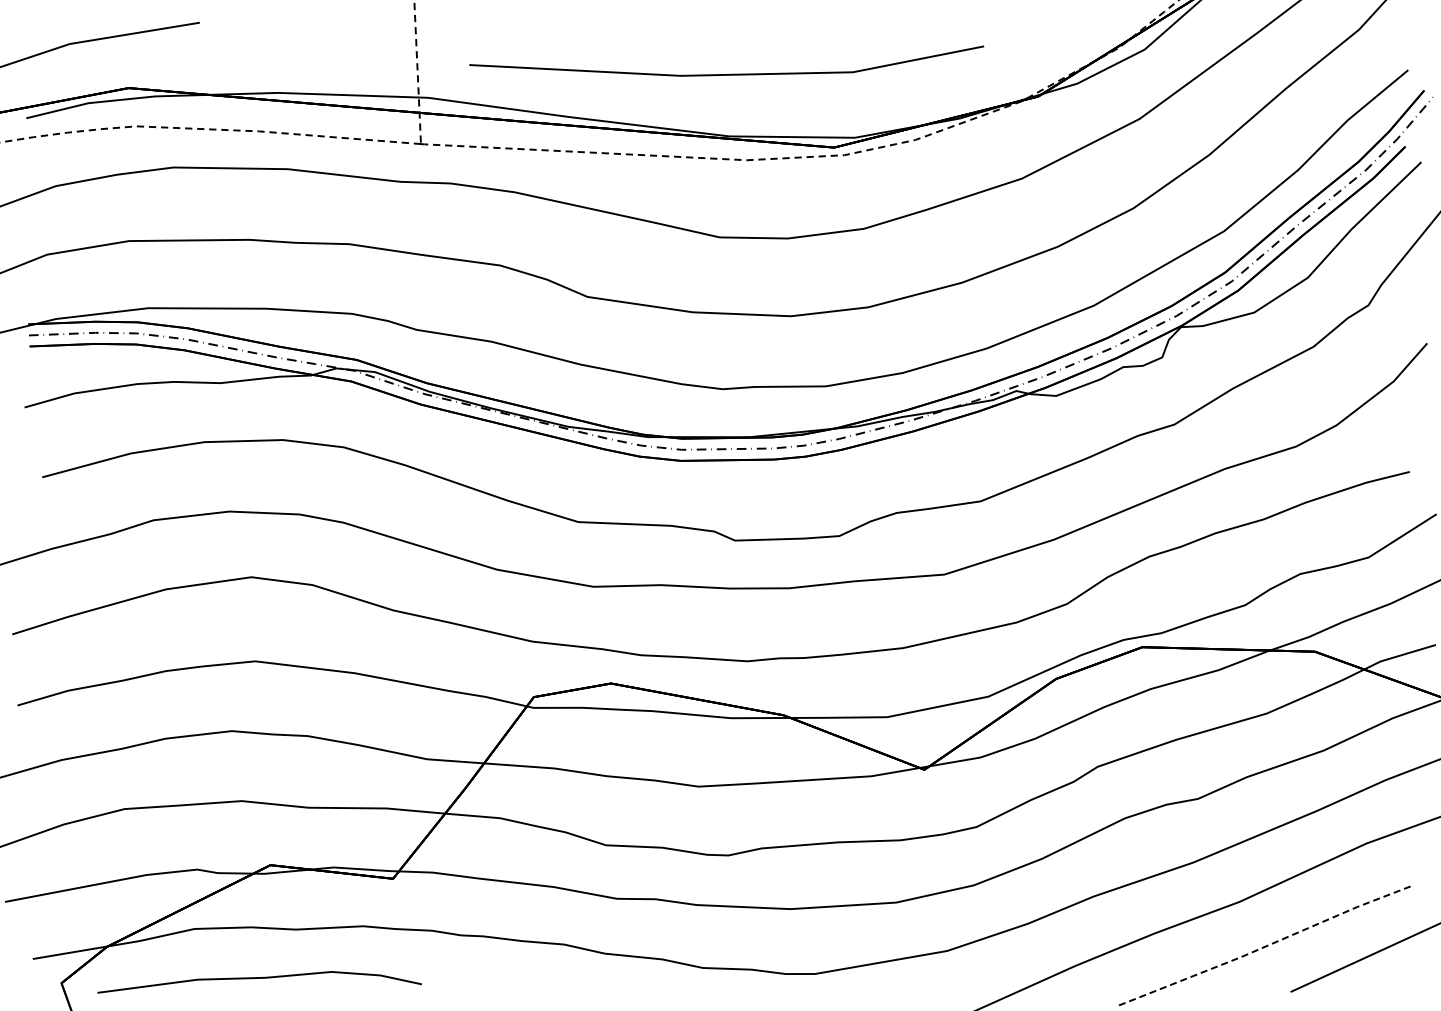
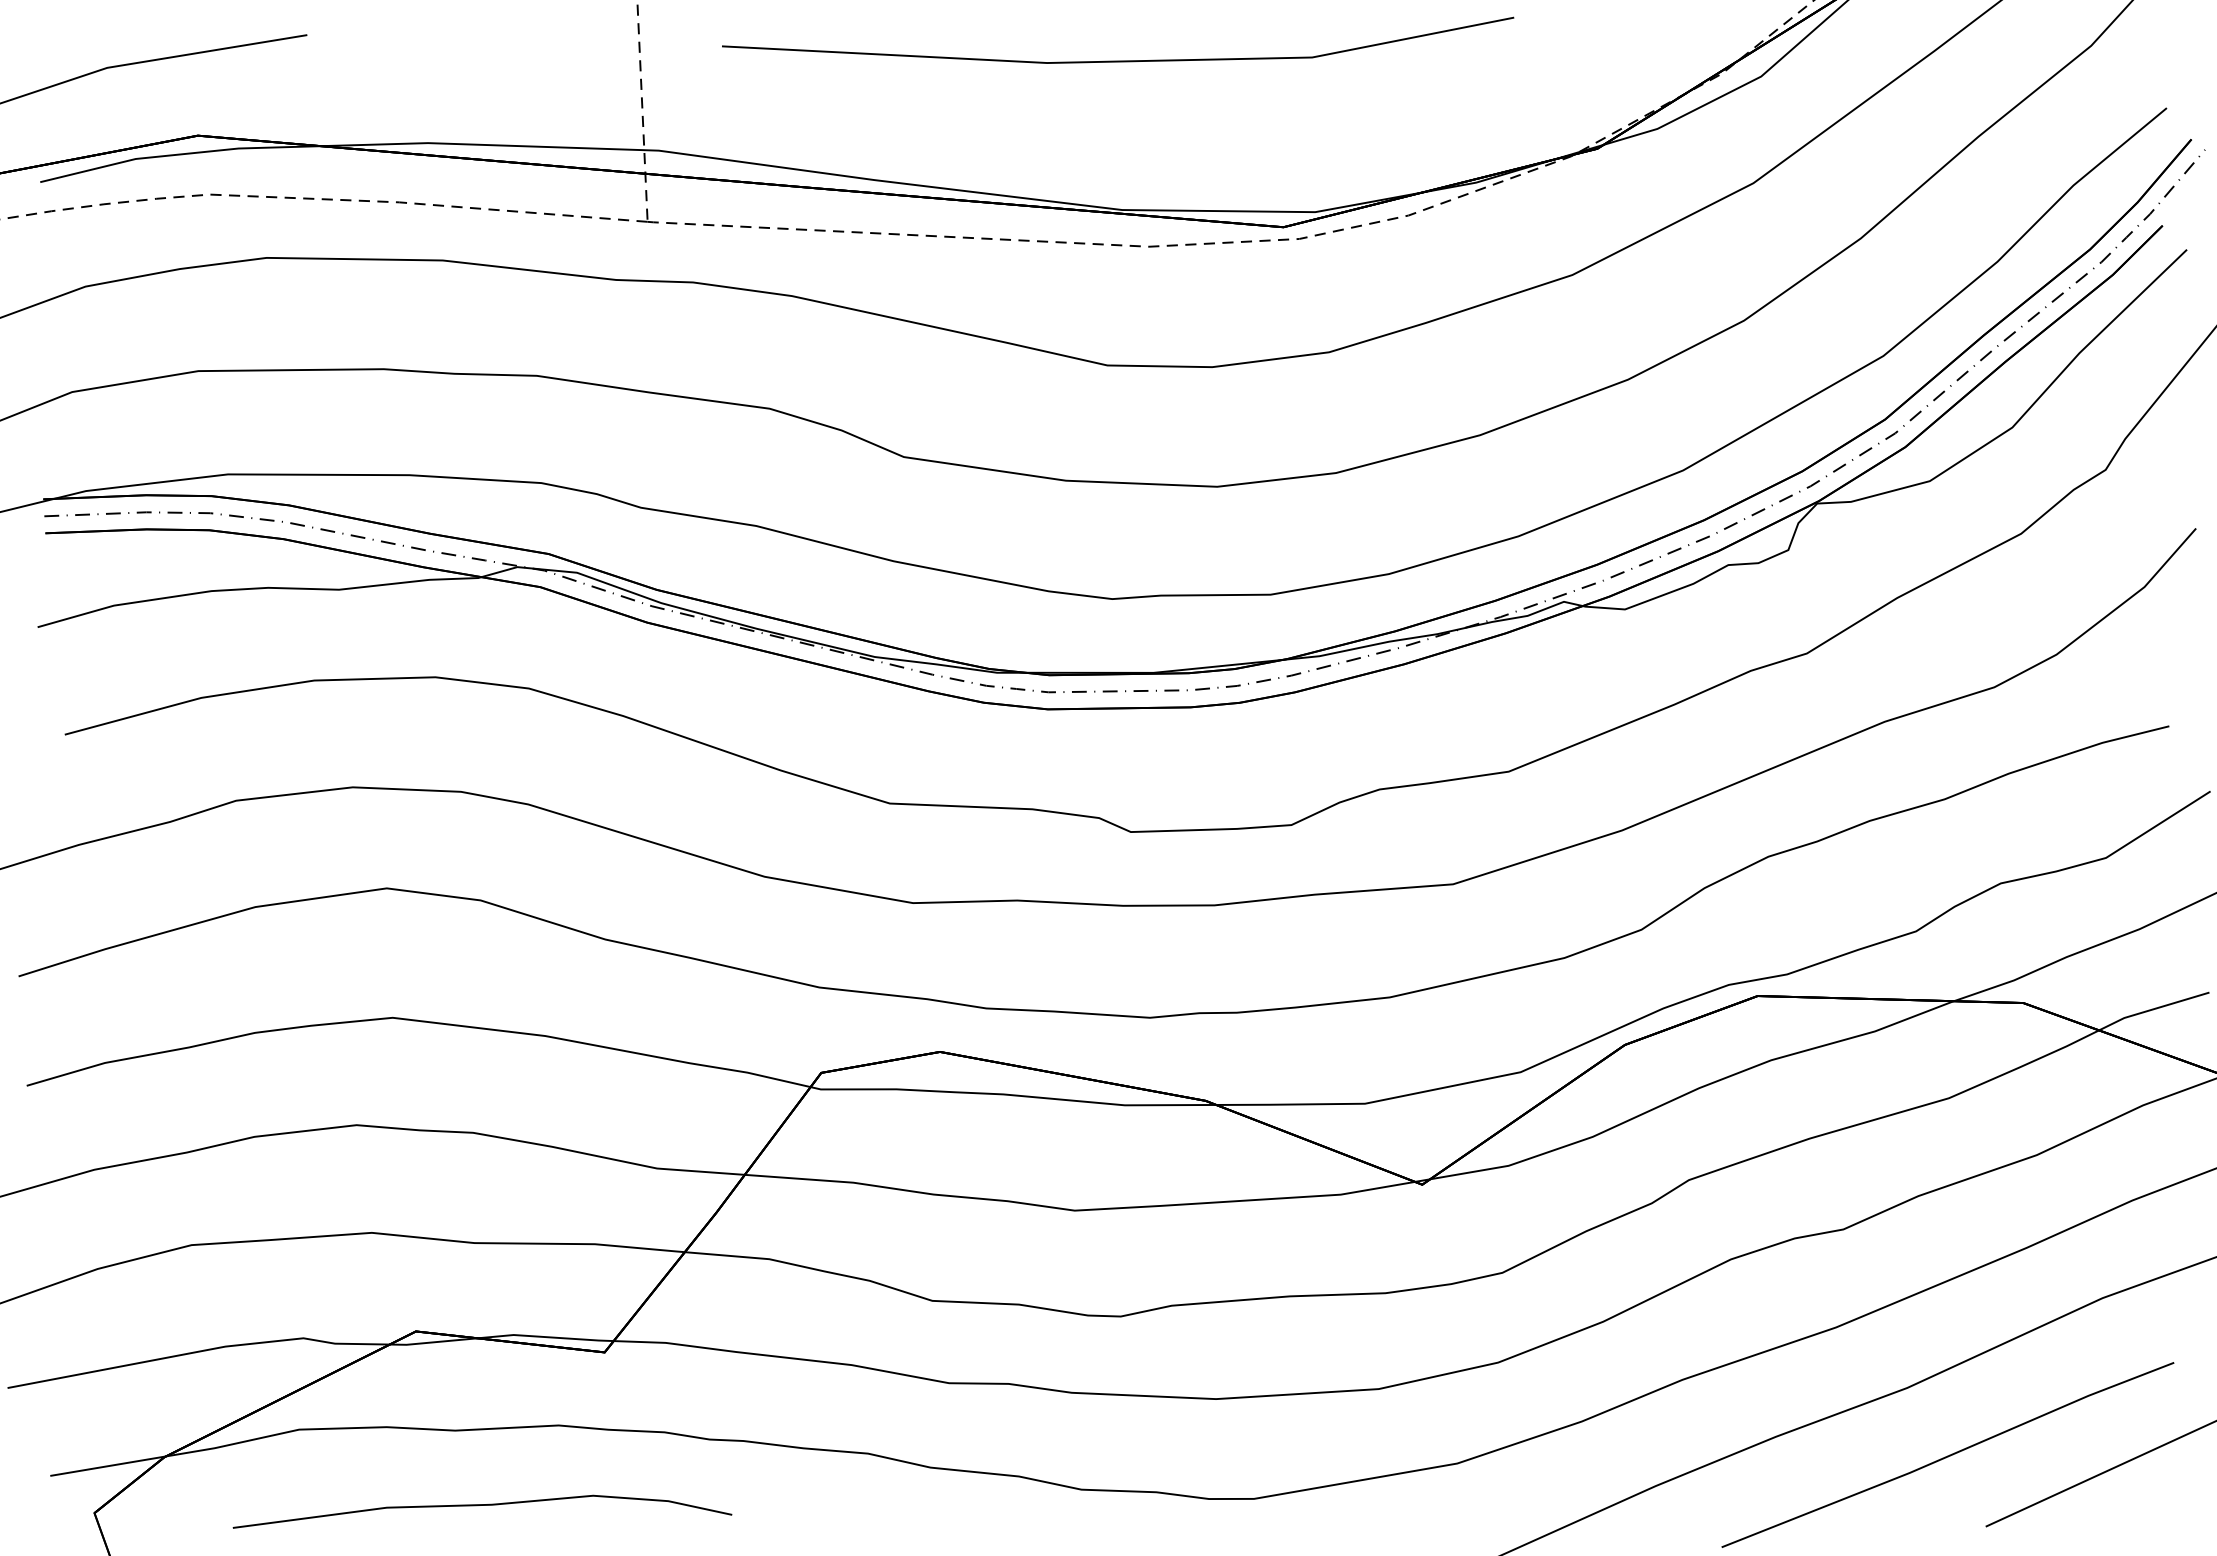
line: (730, 73) -> (1123, 59), moved
line: (1266, 946) -> (1948, 1456), dashed -> solid
curve: (259, 978) -> (482, 1505), moved

